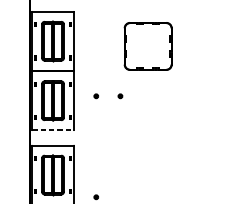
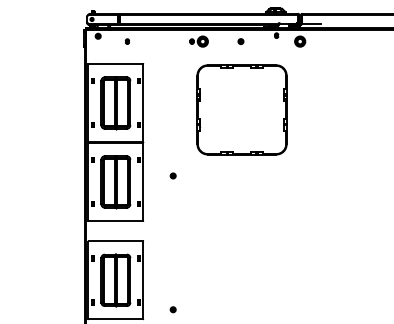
part: (147, 46) -> (241, 109), size x1.43
part: (119, 95) -> (204, 175), removed
line: (53, 129) -> (116, 220), dashed -> solid

